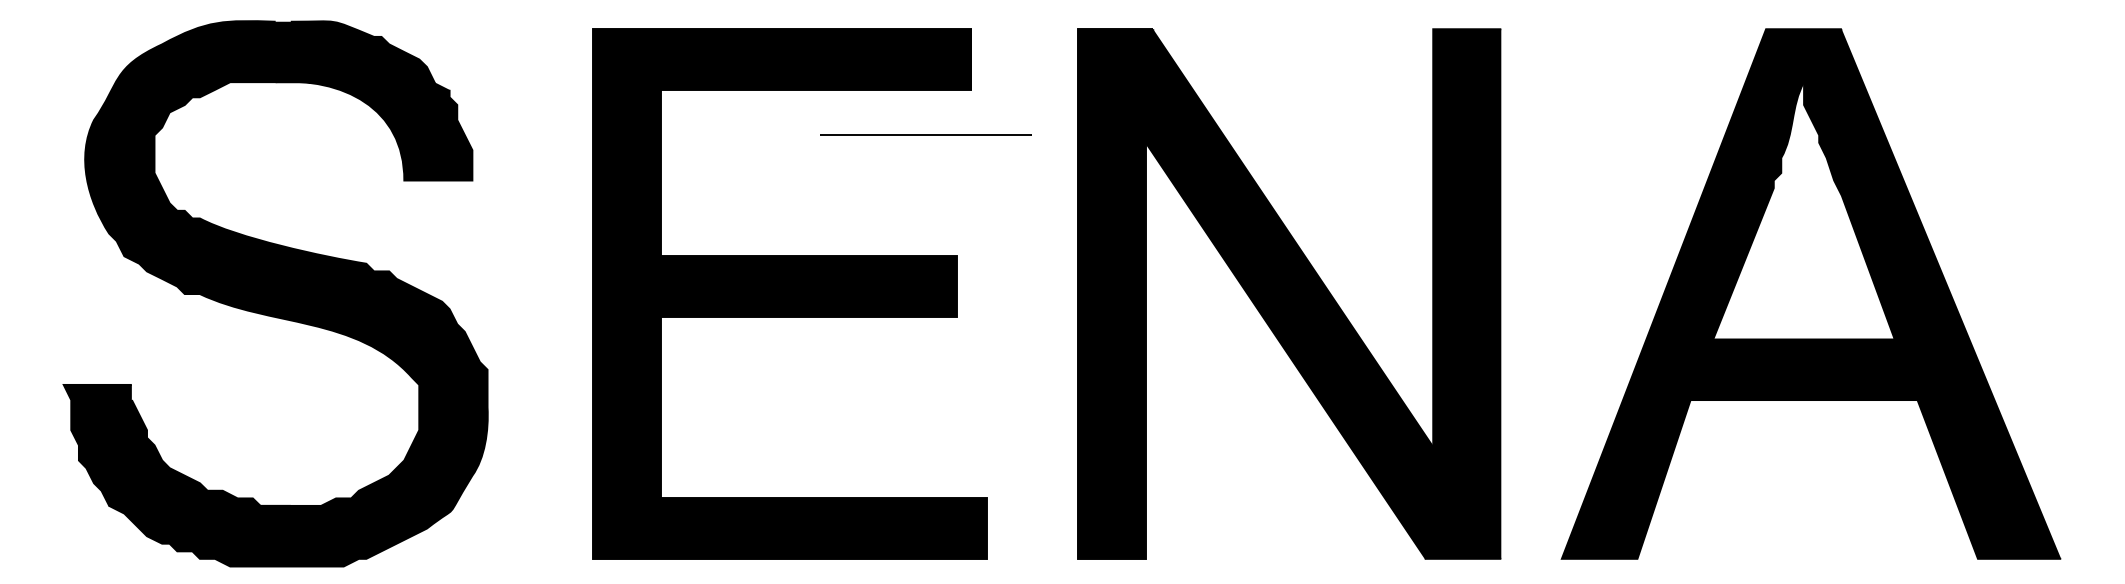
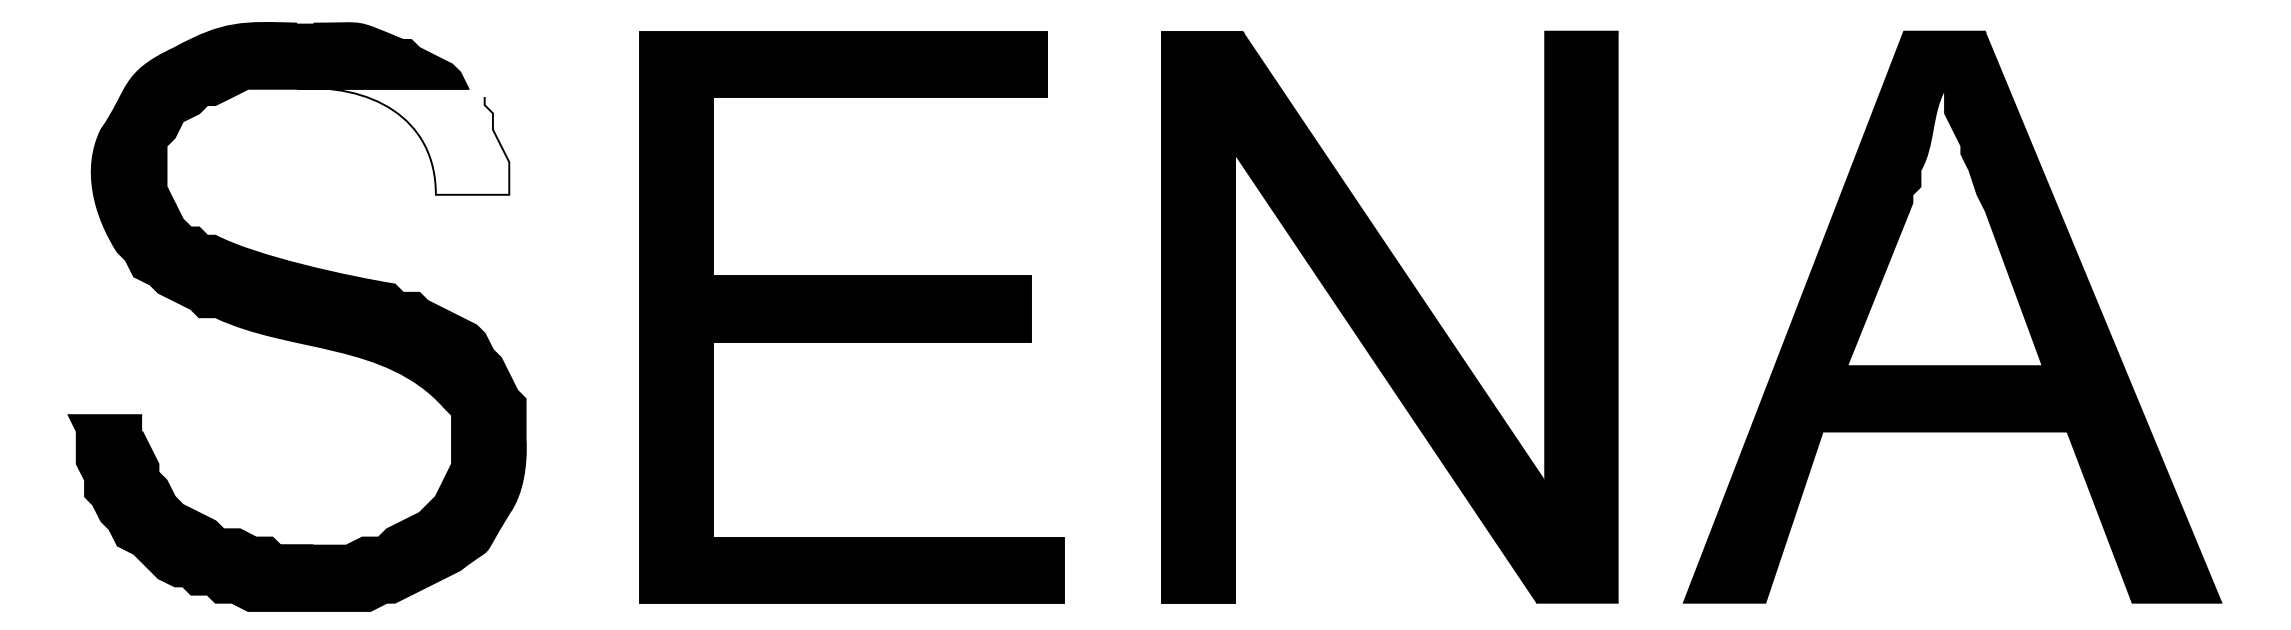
fill: (374, 131) -> (403, 141), removed
line: (926, 134) -> (998, 145), removed

